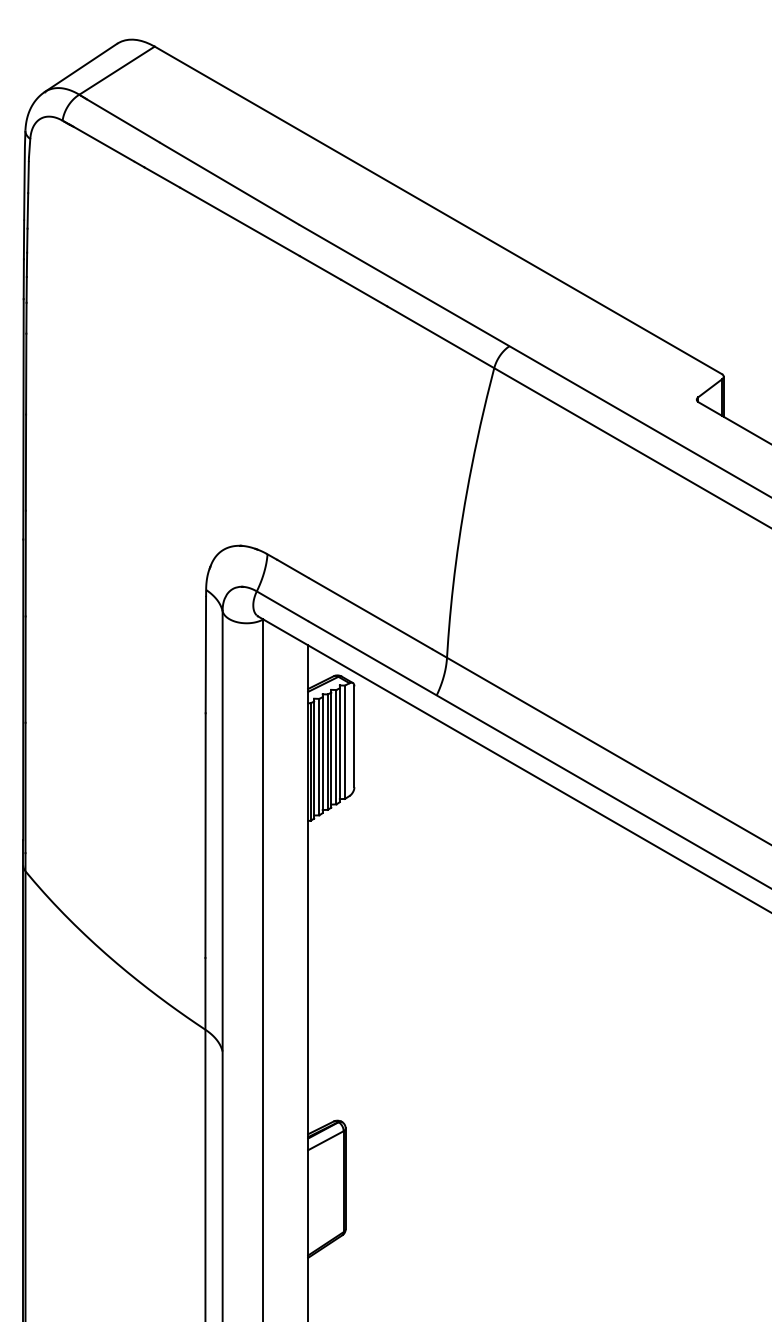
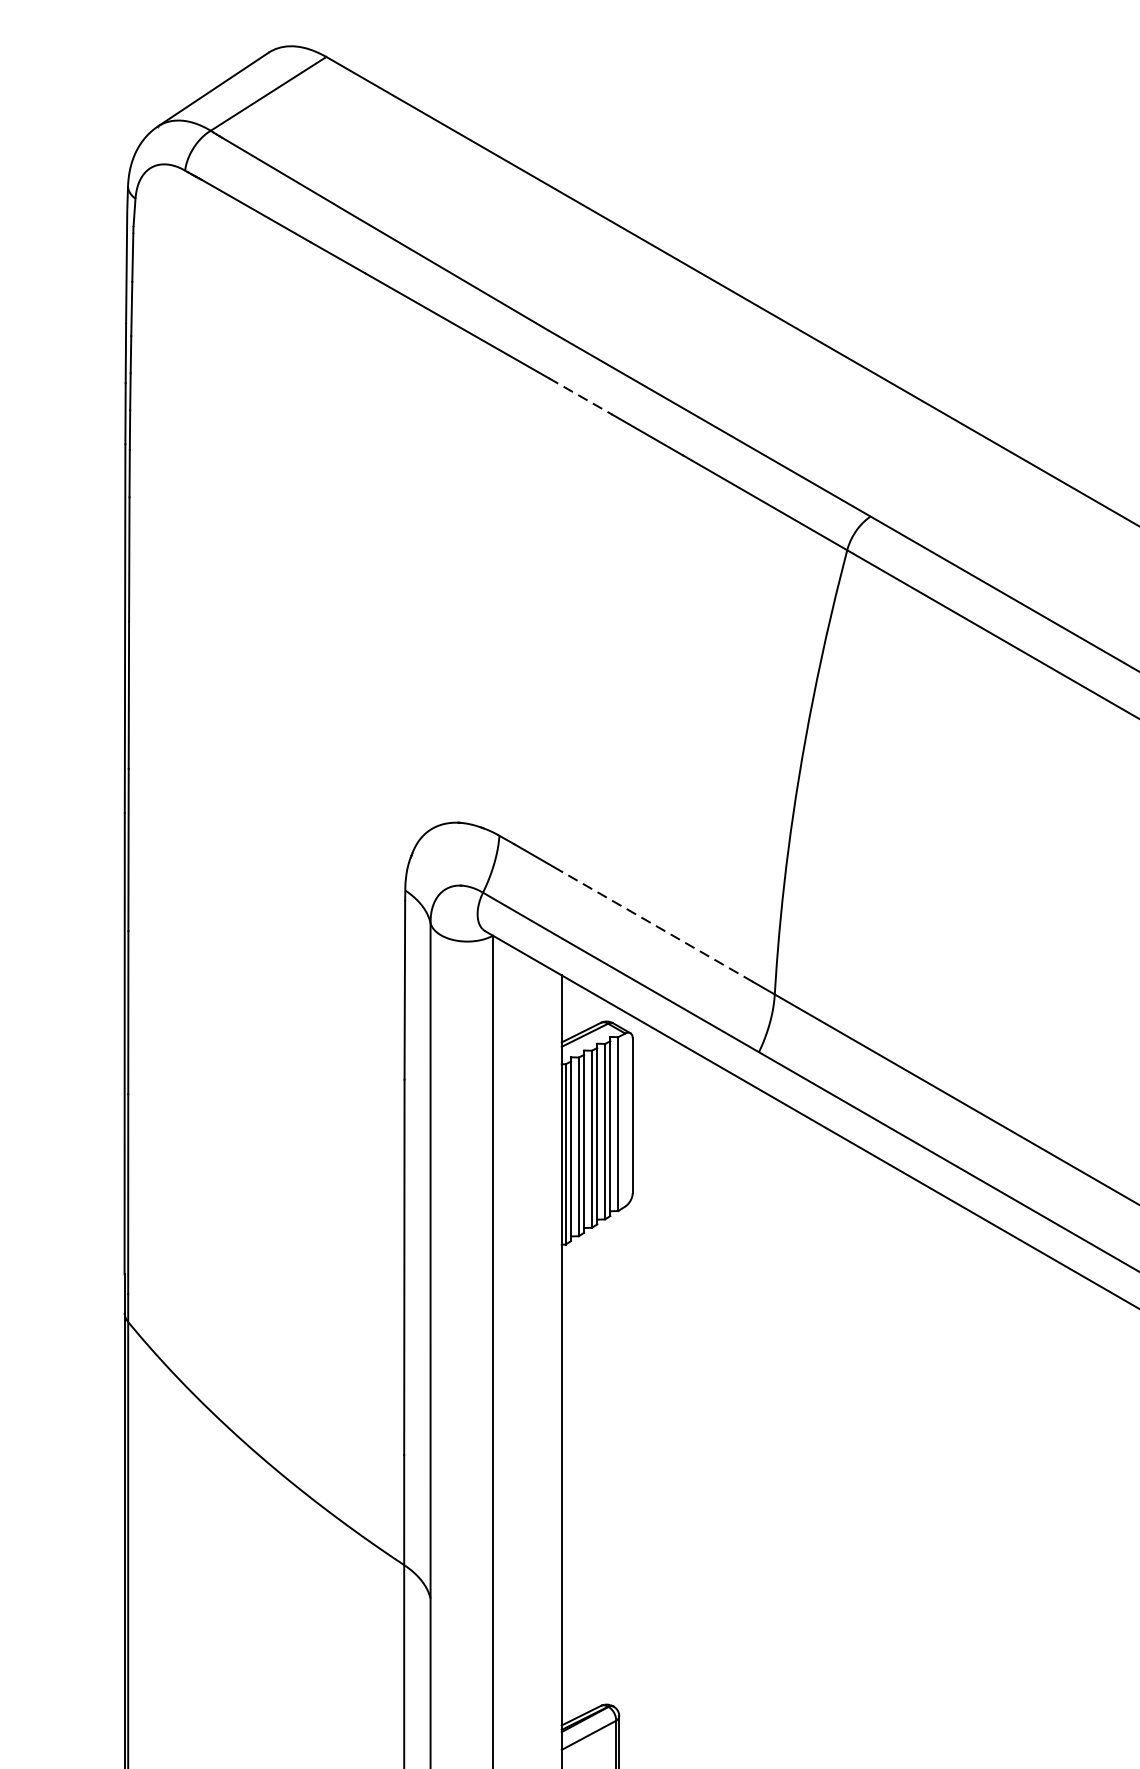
line: (320, 267) -> (580, 395), solid -> dashed
line: (370, 613) -> (657, 926), solid -> dashed

